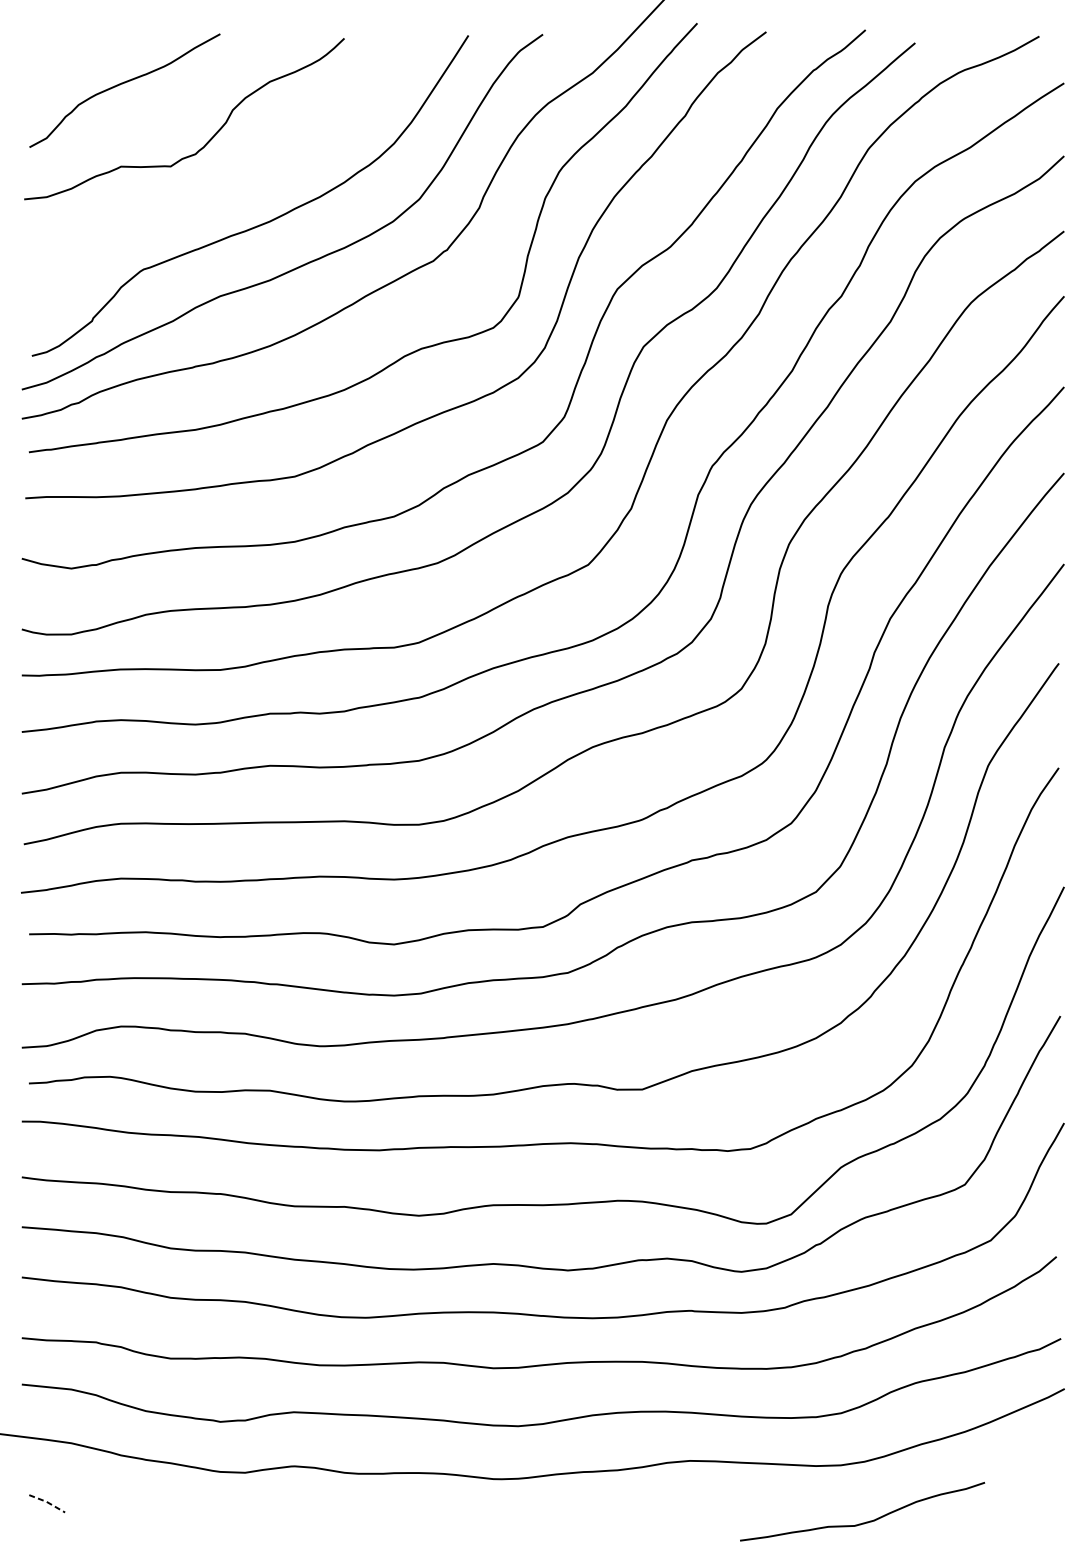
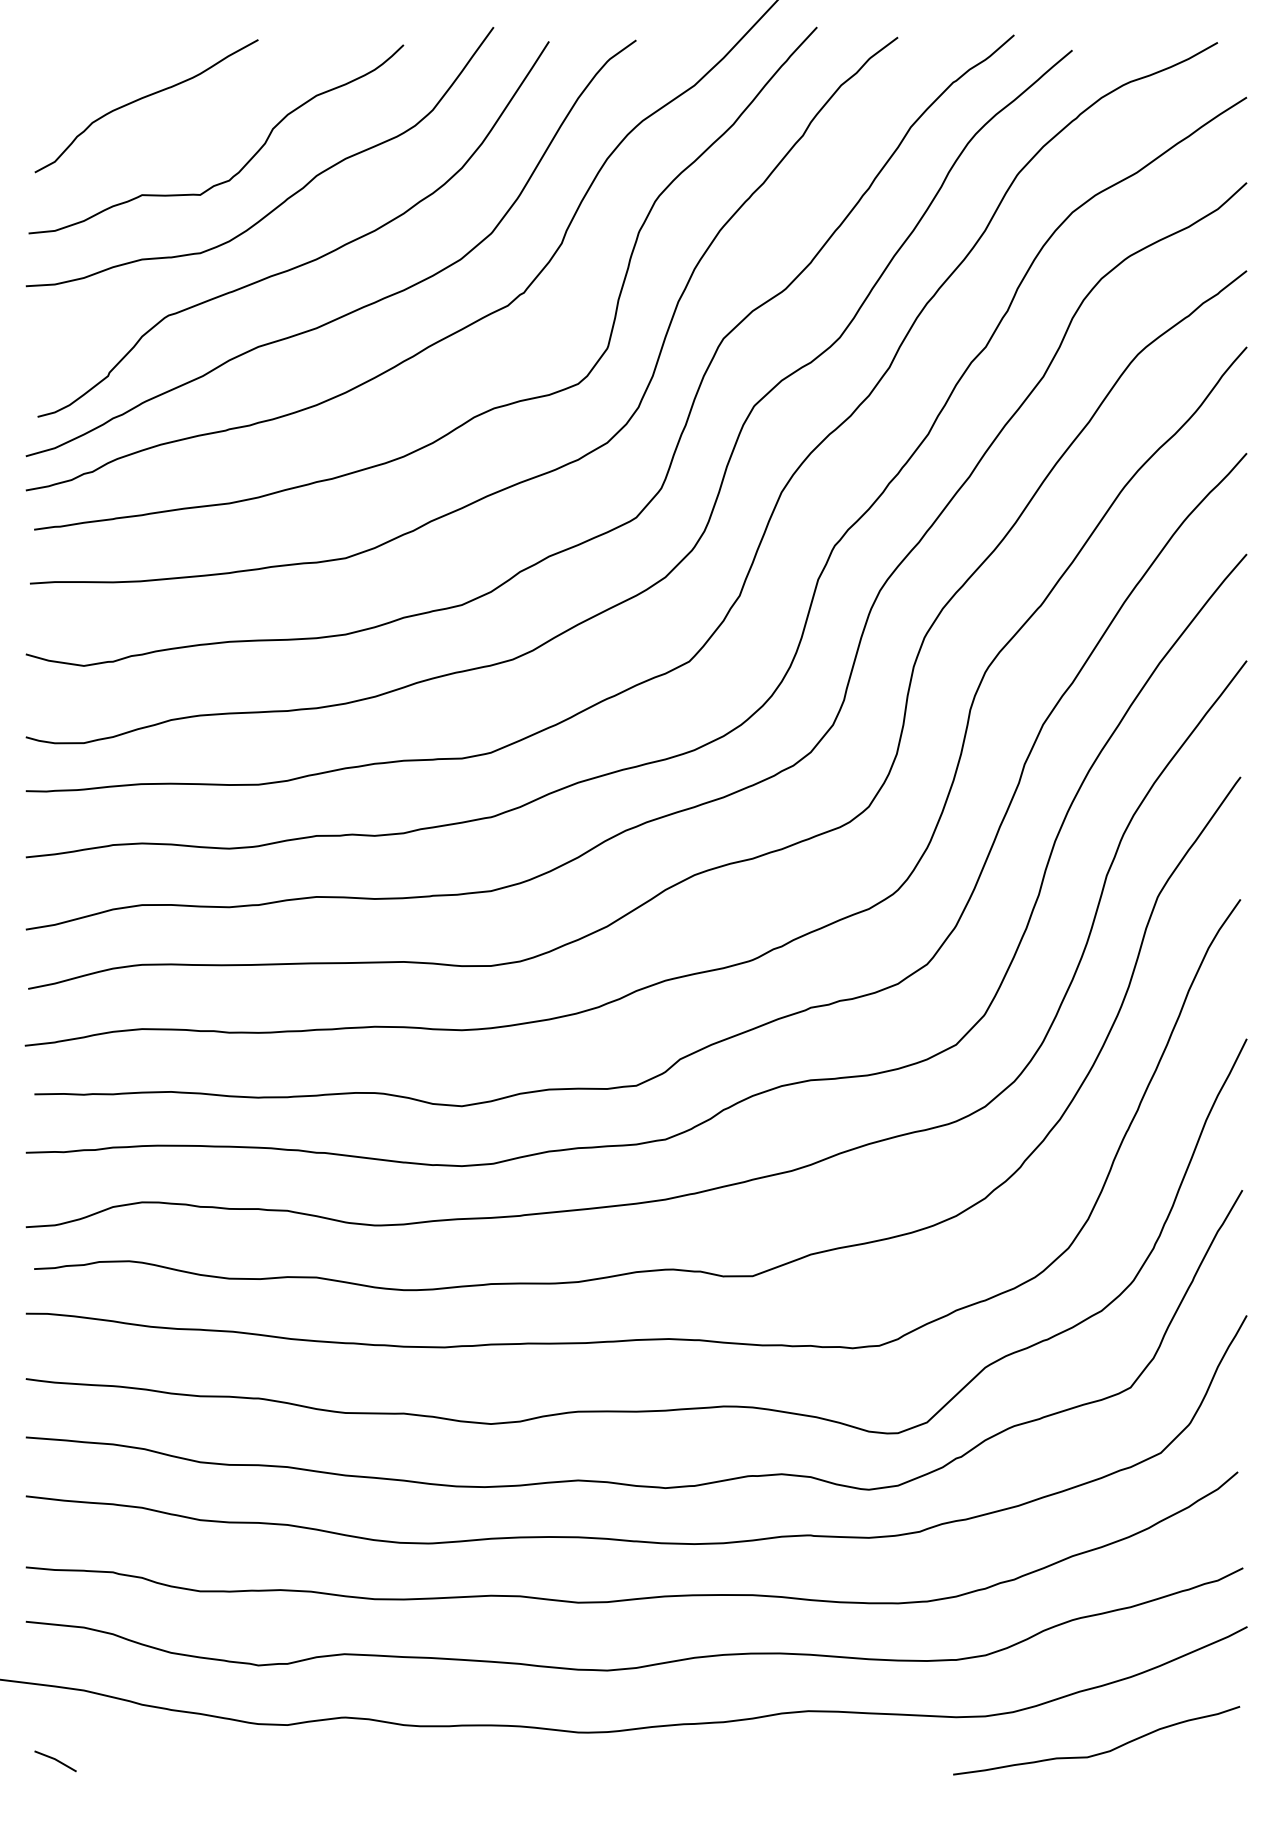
curve: (245, 168) -> (287, 197), added
line: (48, 1503) -> (56, 1760), dashed -> solid
curve: (865, 1521) -> (1100, 1752), moved

